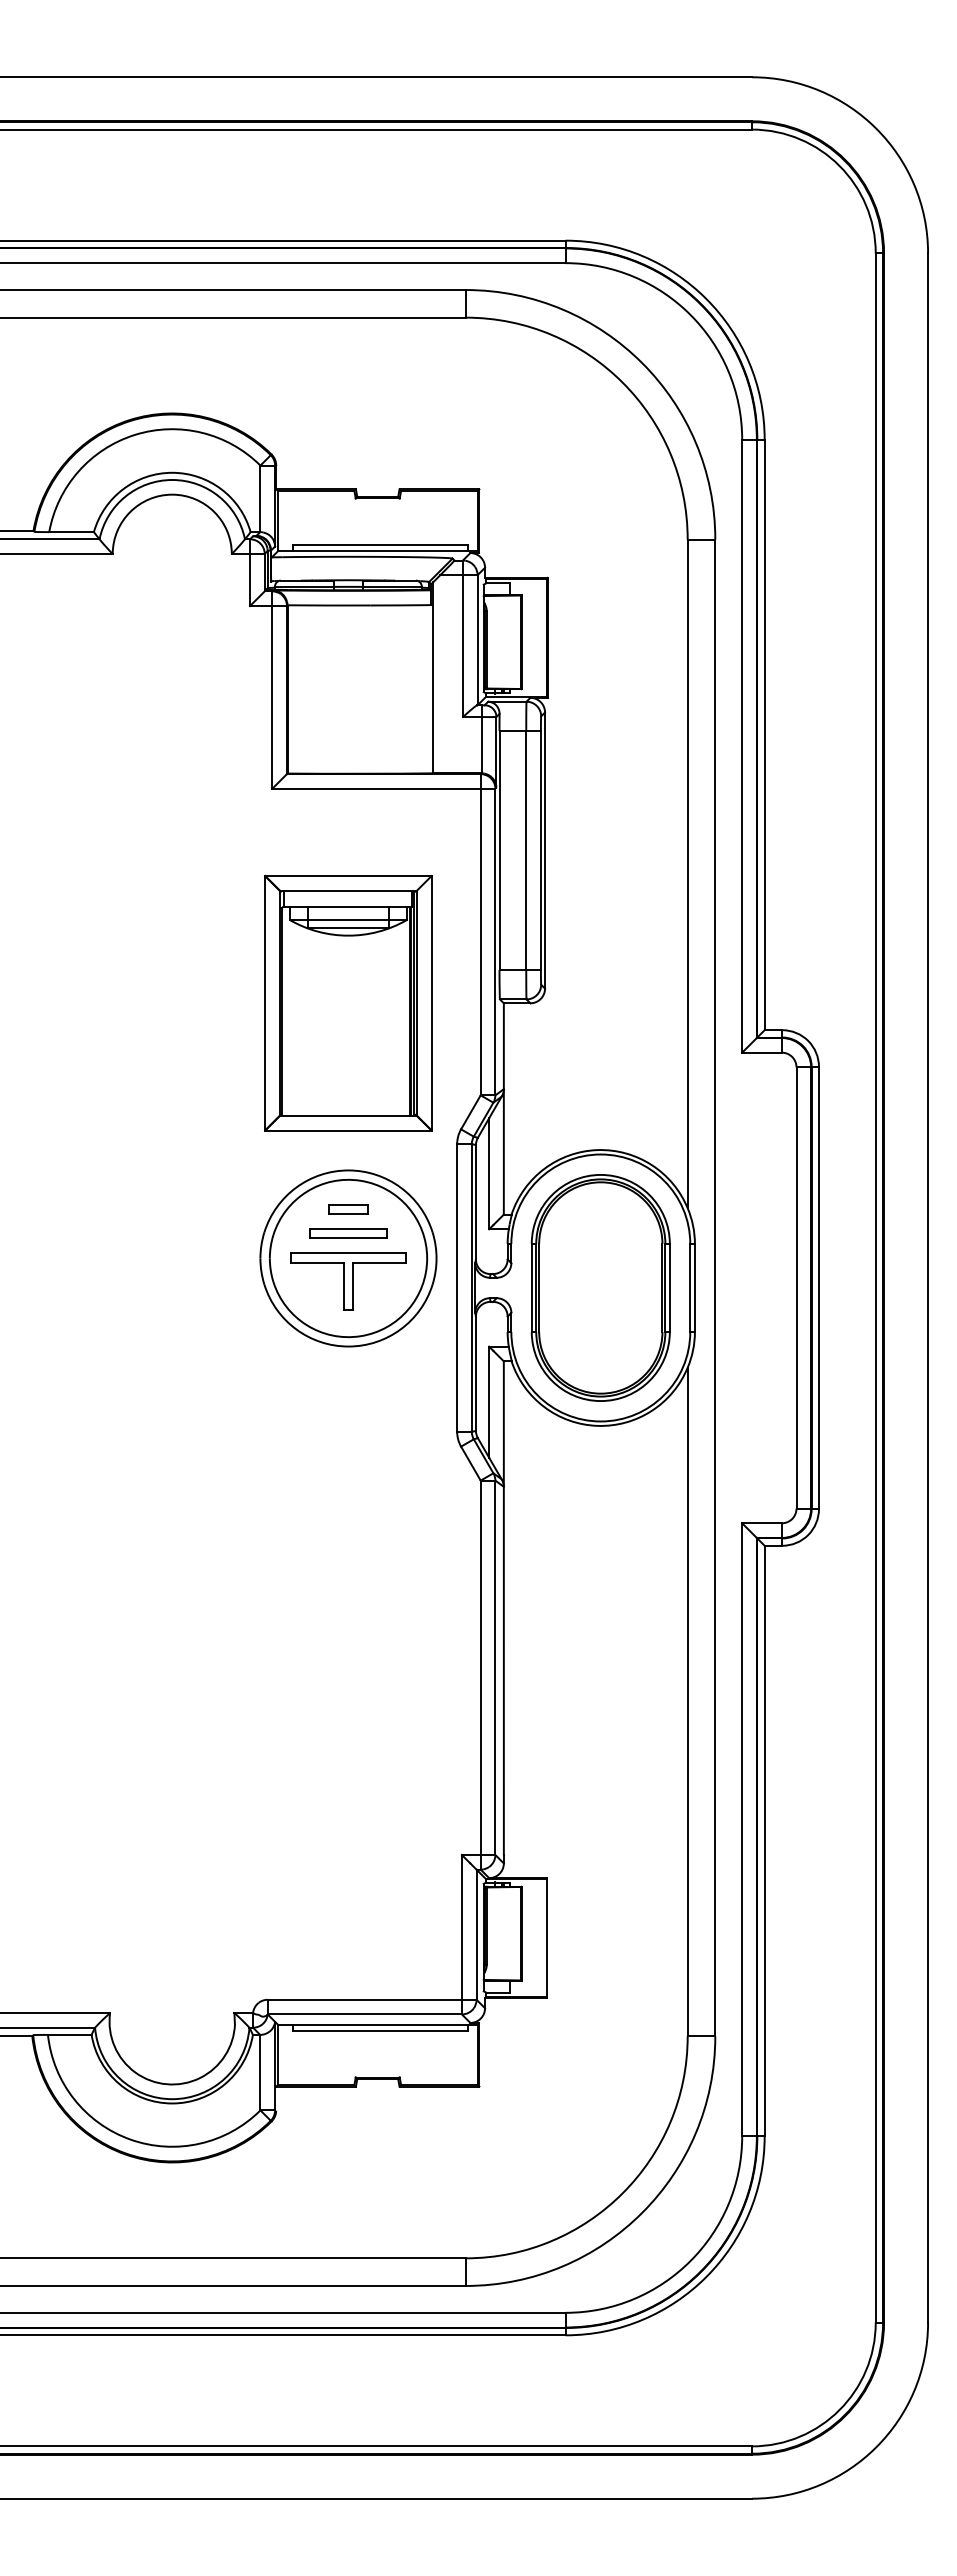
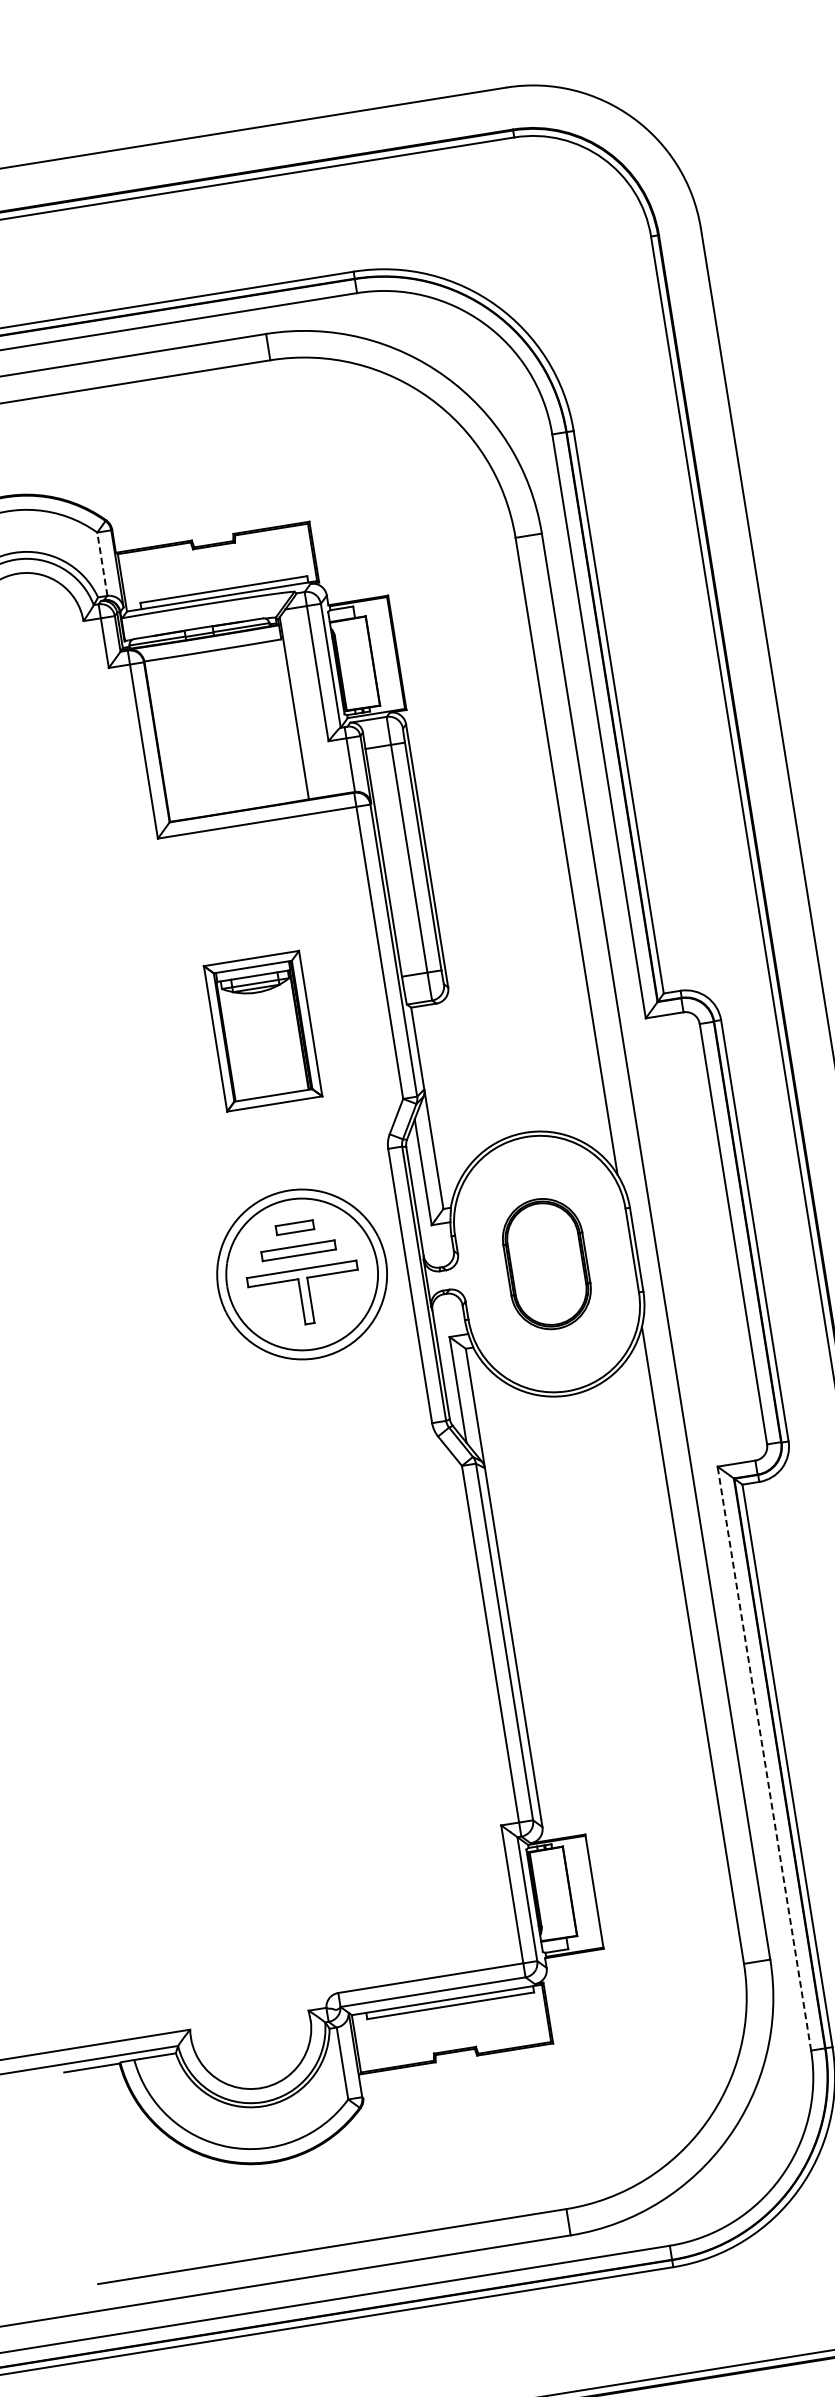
line: (260, 498) -> (102, 563), solid -> dashed
part: (348, 1002) -> (263, 1030), size x0.6
part: (600, 1287) -> (546, 1263), size x0.6
line: (742, 1829) -> (764, 1758), solid -> dashed

